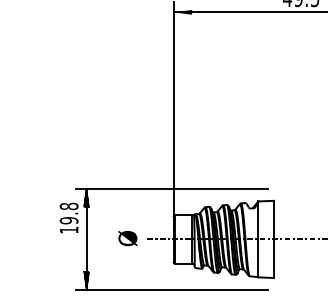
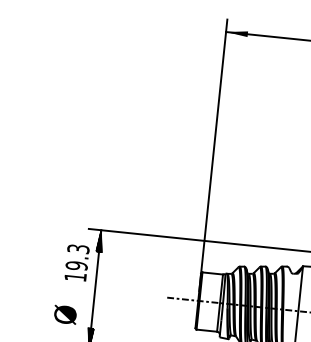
text: (68, 206) -> (77, 249), 19.8 -> 19.3
text: (127, 238) -> (64, 314), moved

